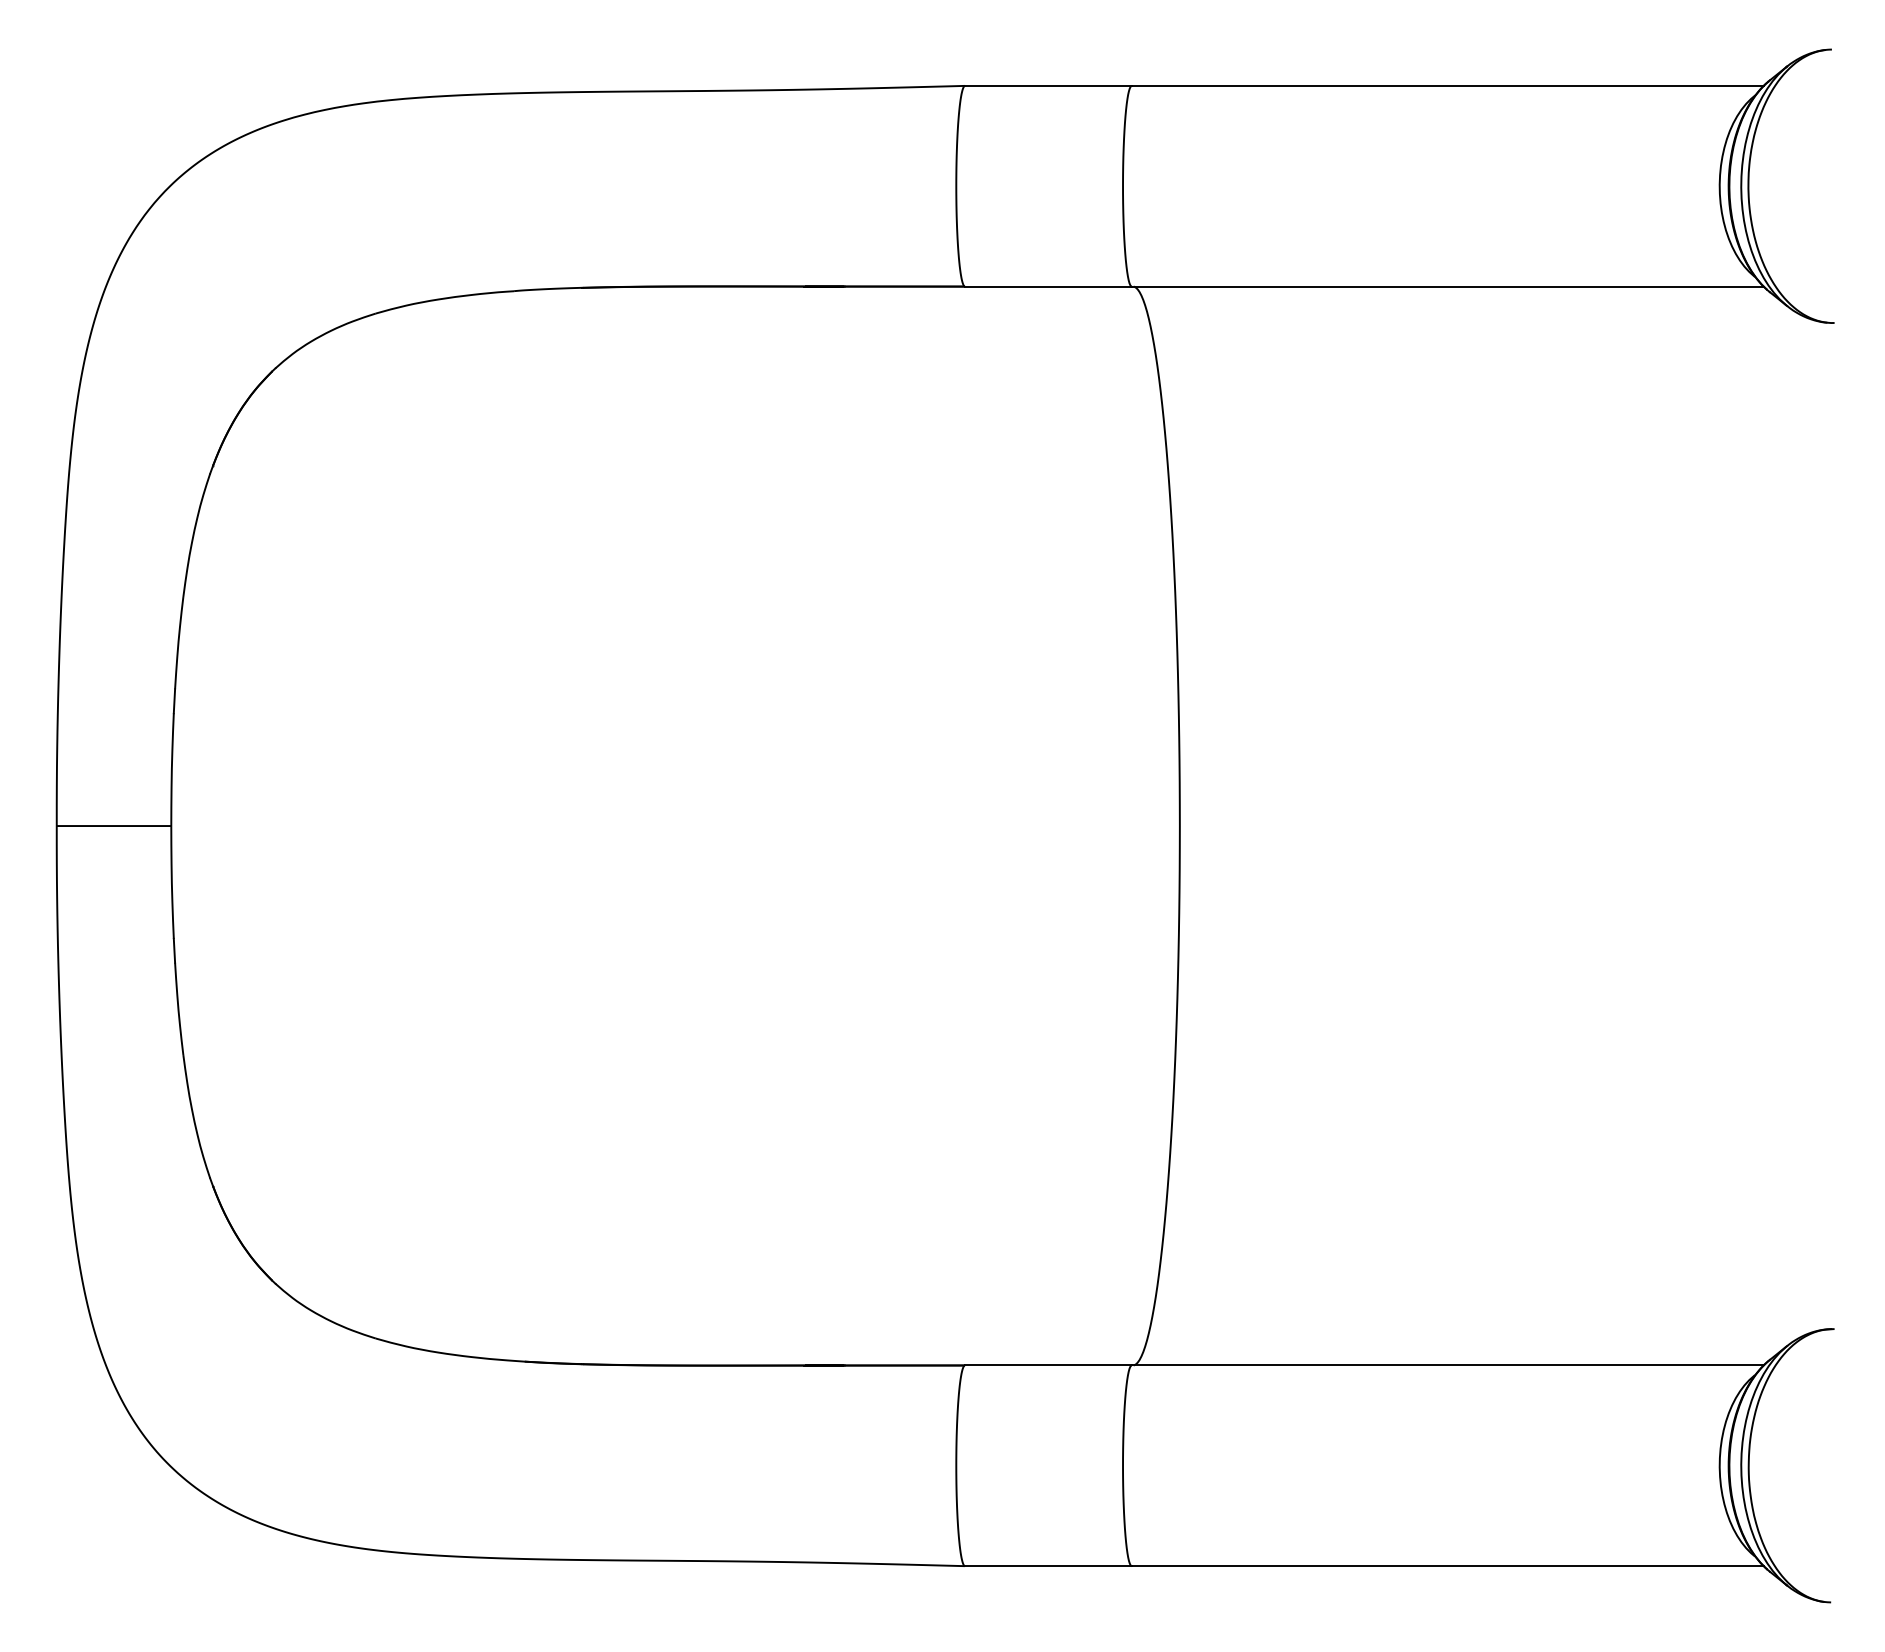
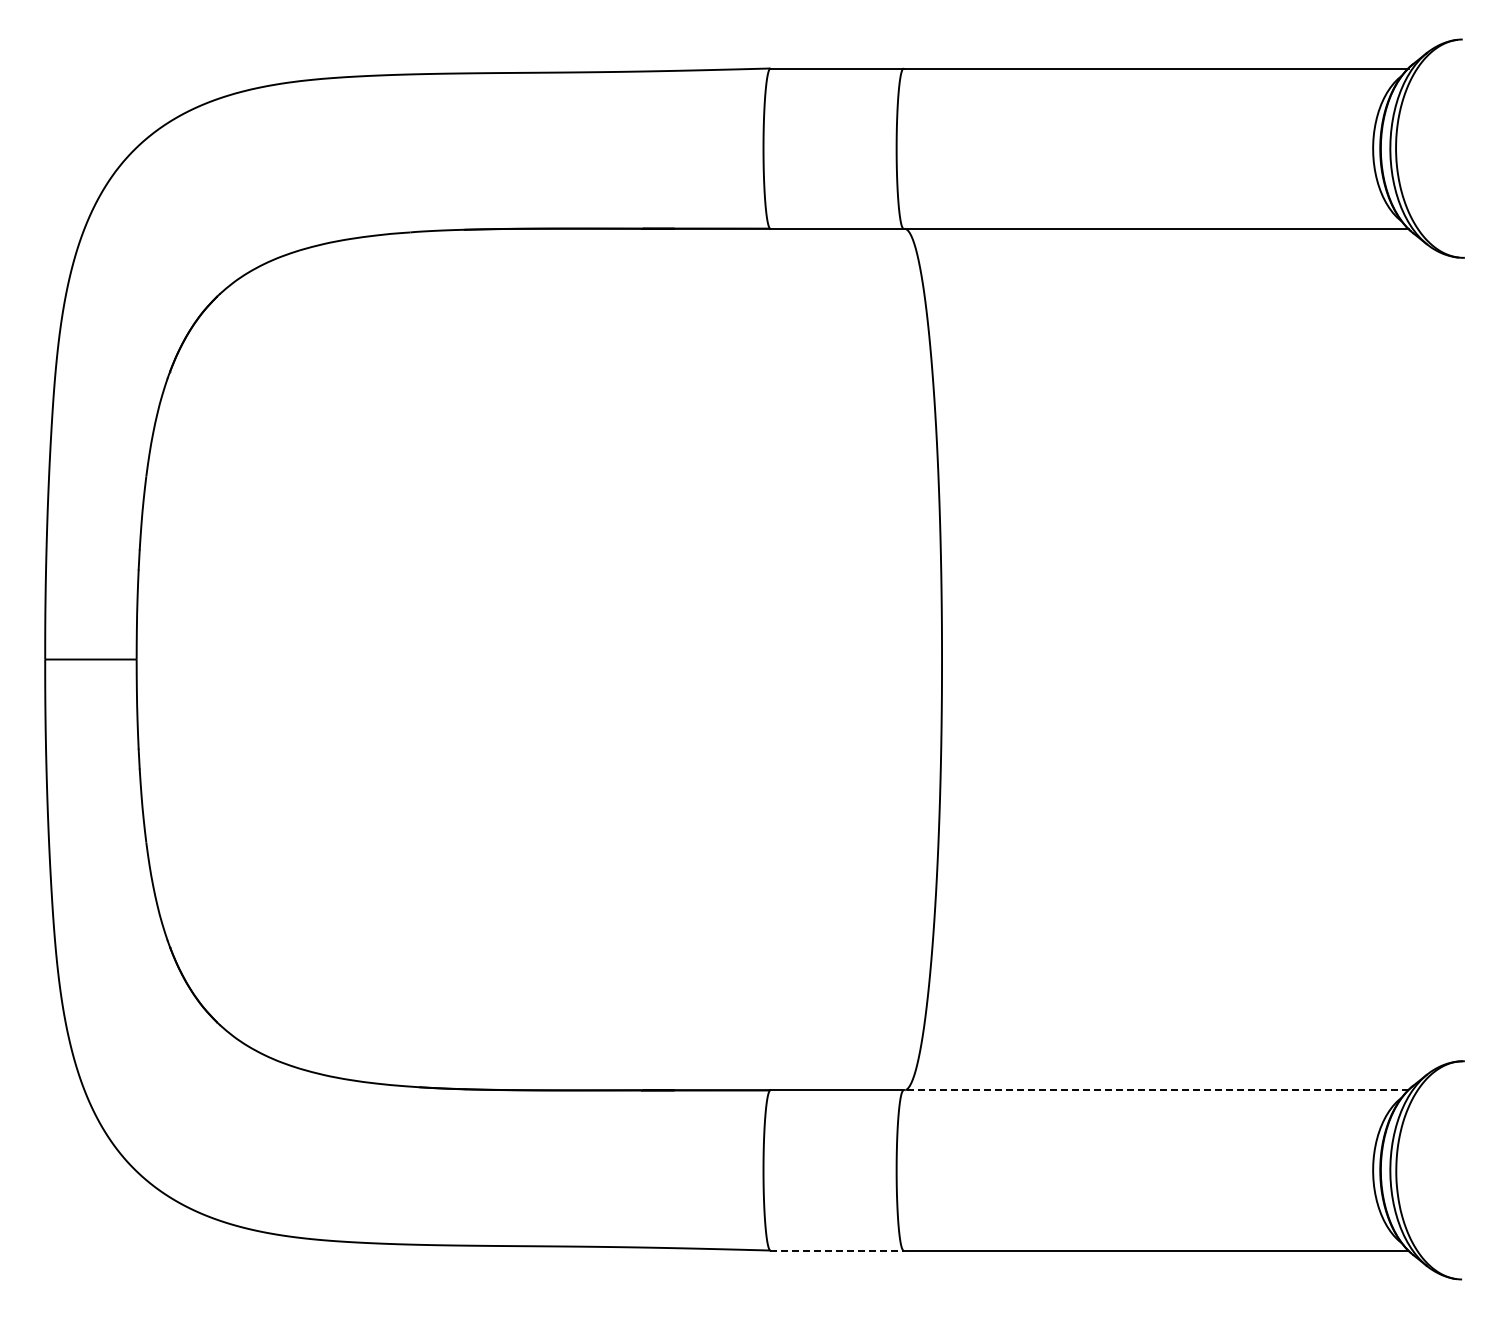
line: (1447, 1365) -> (1155, 1090), solid -> dashed
line: (1048, 1566) -> (837, 1250), solid -> dashed

